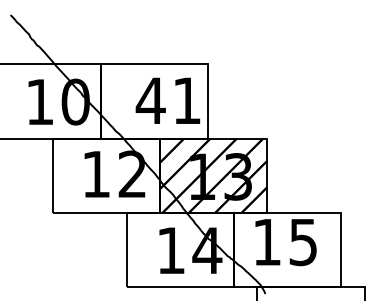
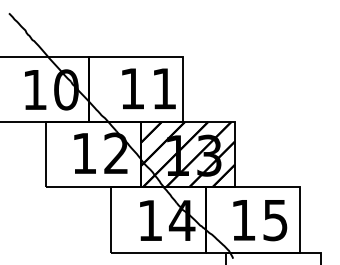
text: (150, 100) -> (132, 88), 41 -> 11
text: (285, 242) -> (259, 220), moved

